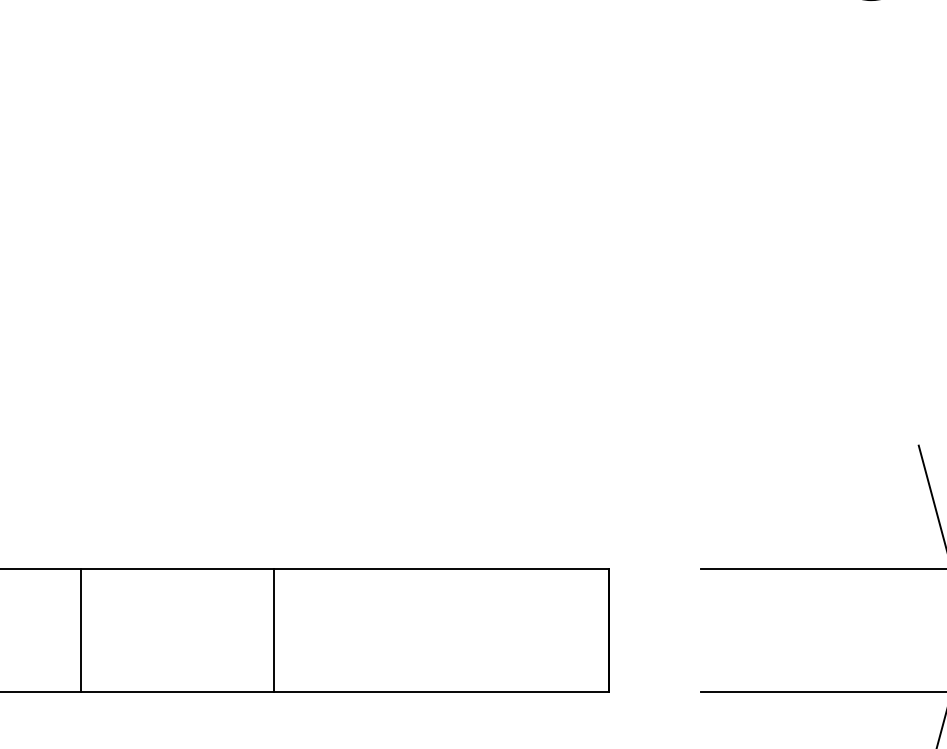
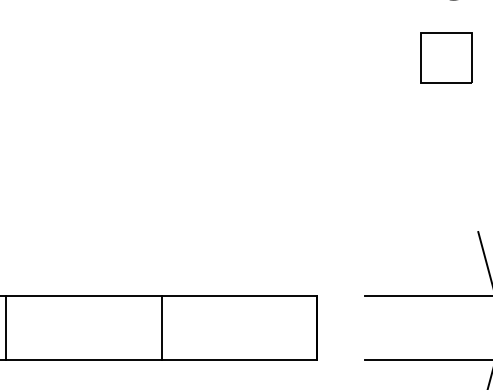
part: (857, 110) -> (446, 57), added
line: (81, 630) -> (6, 328), moved
line: (273, 630) -> (161, 328), moved

